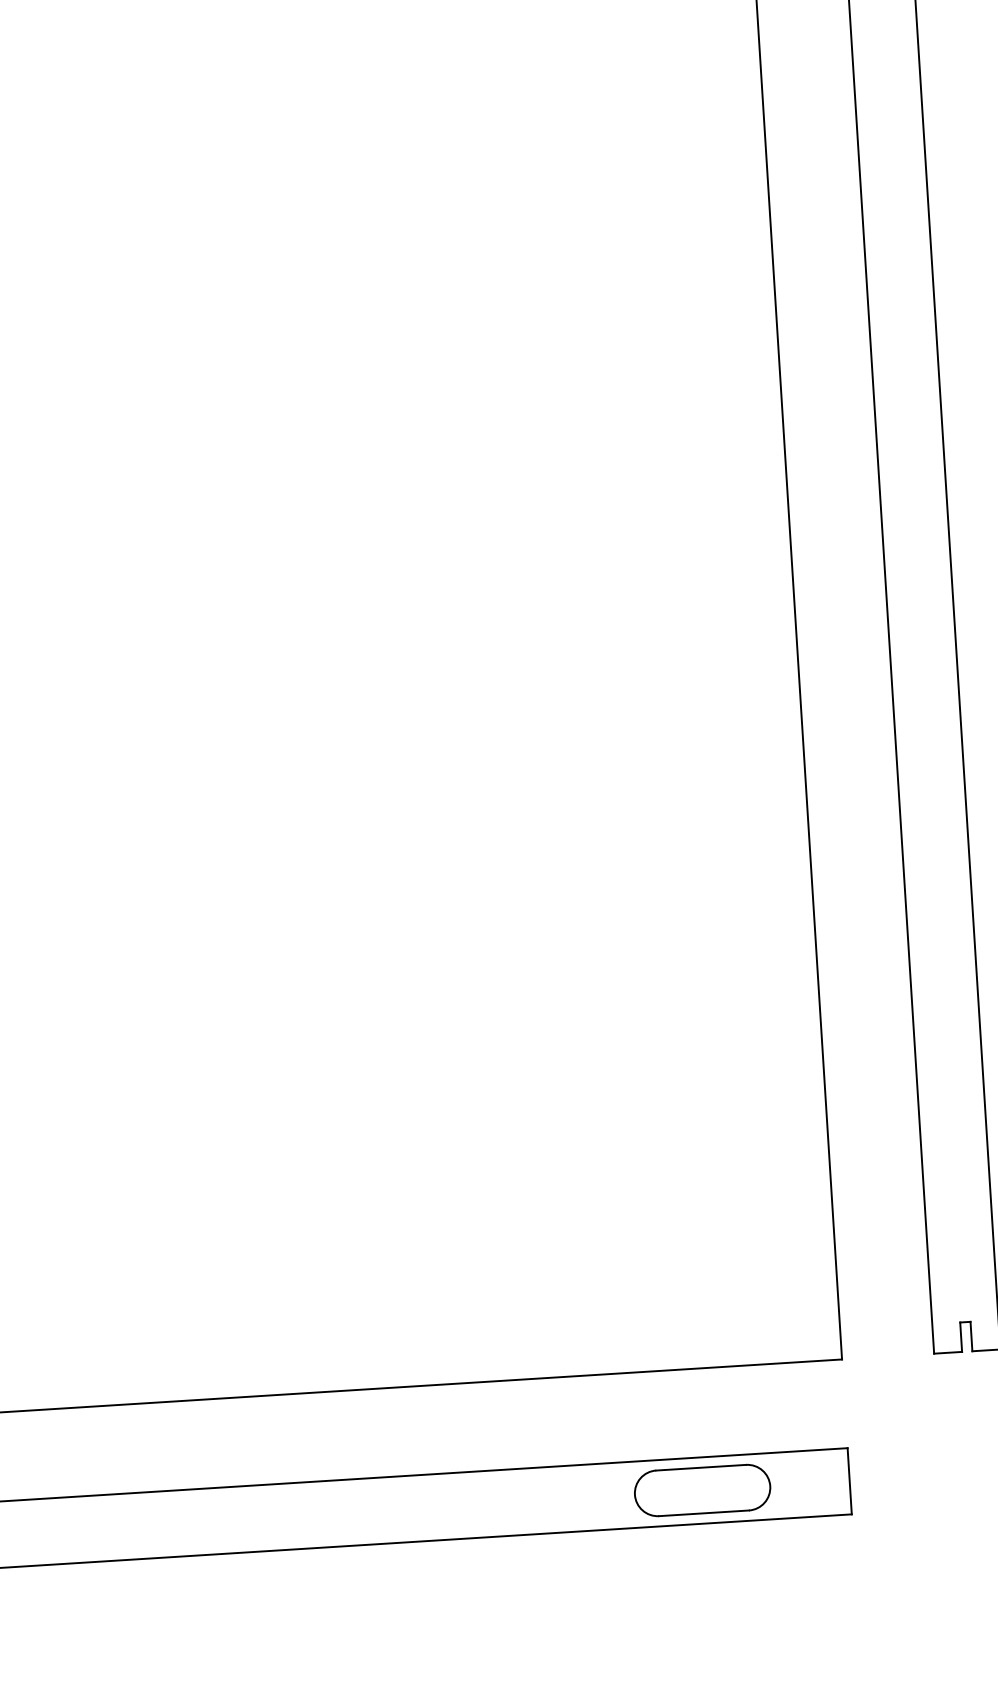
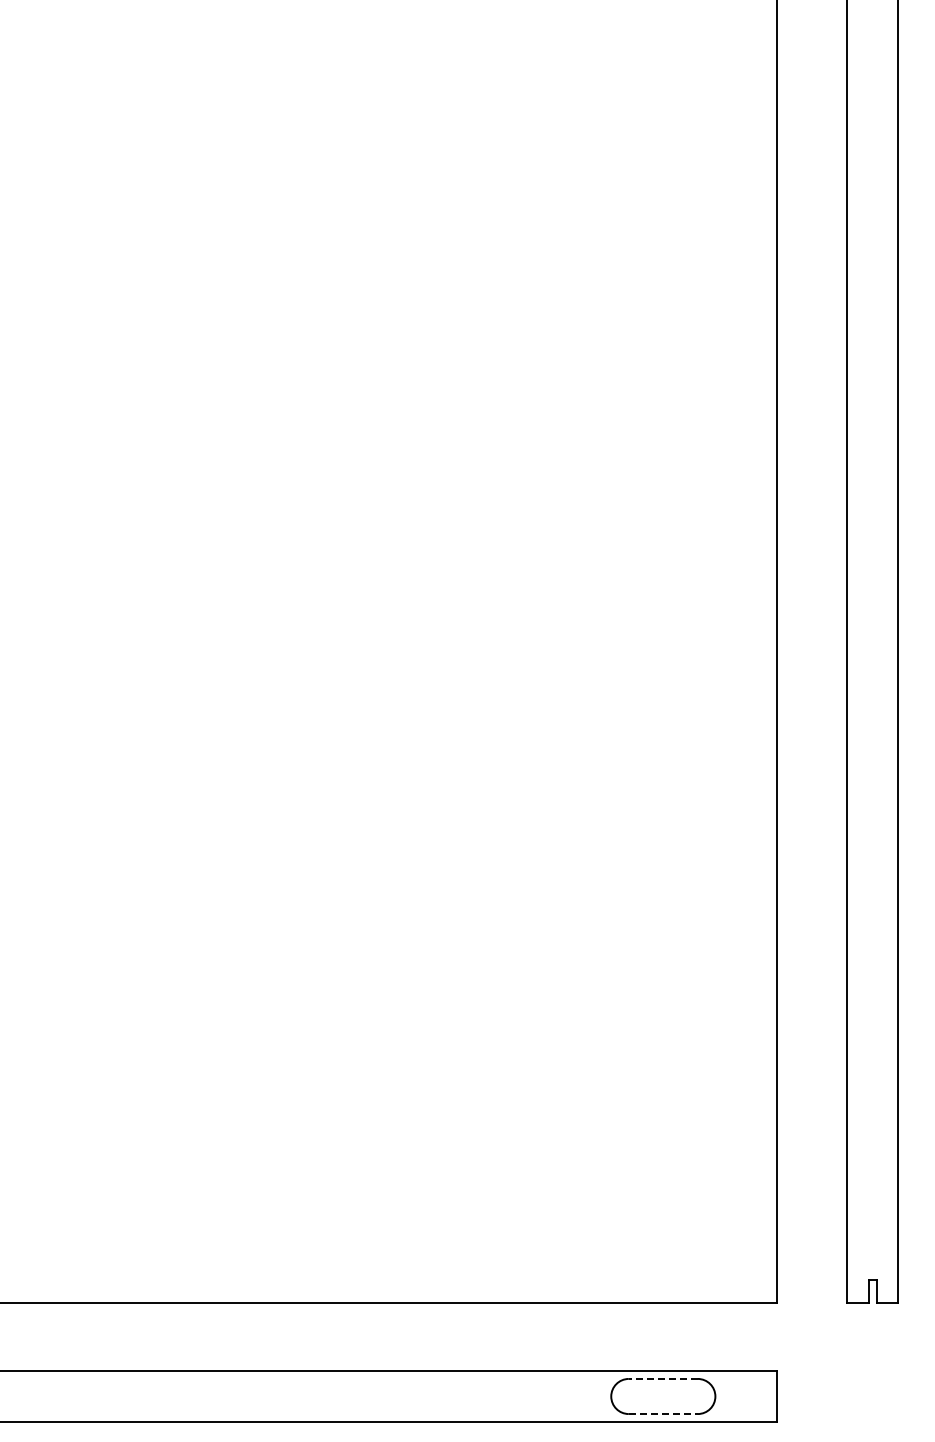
line: (701, 1467) -> (663, 1378), solid -> dashed
line: (704, 1513) -> (663, 1414), solid -> dashed

